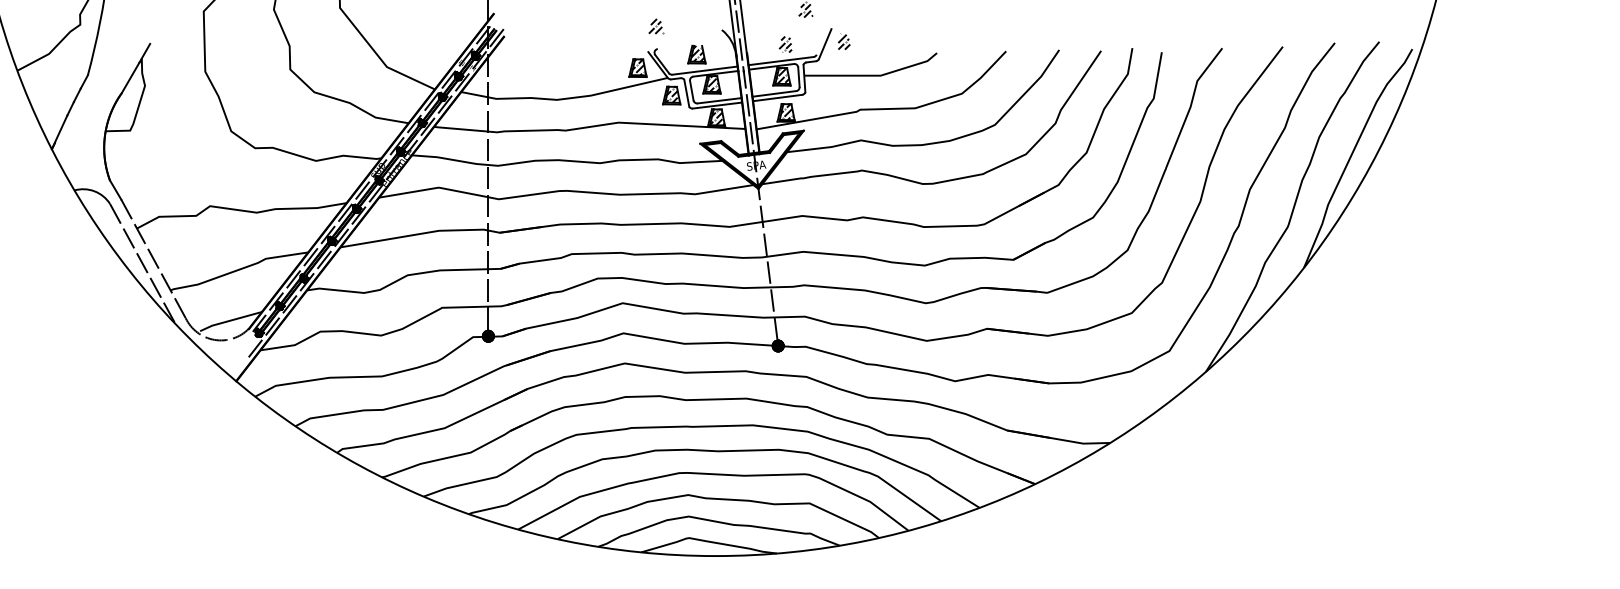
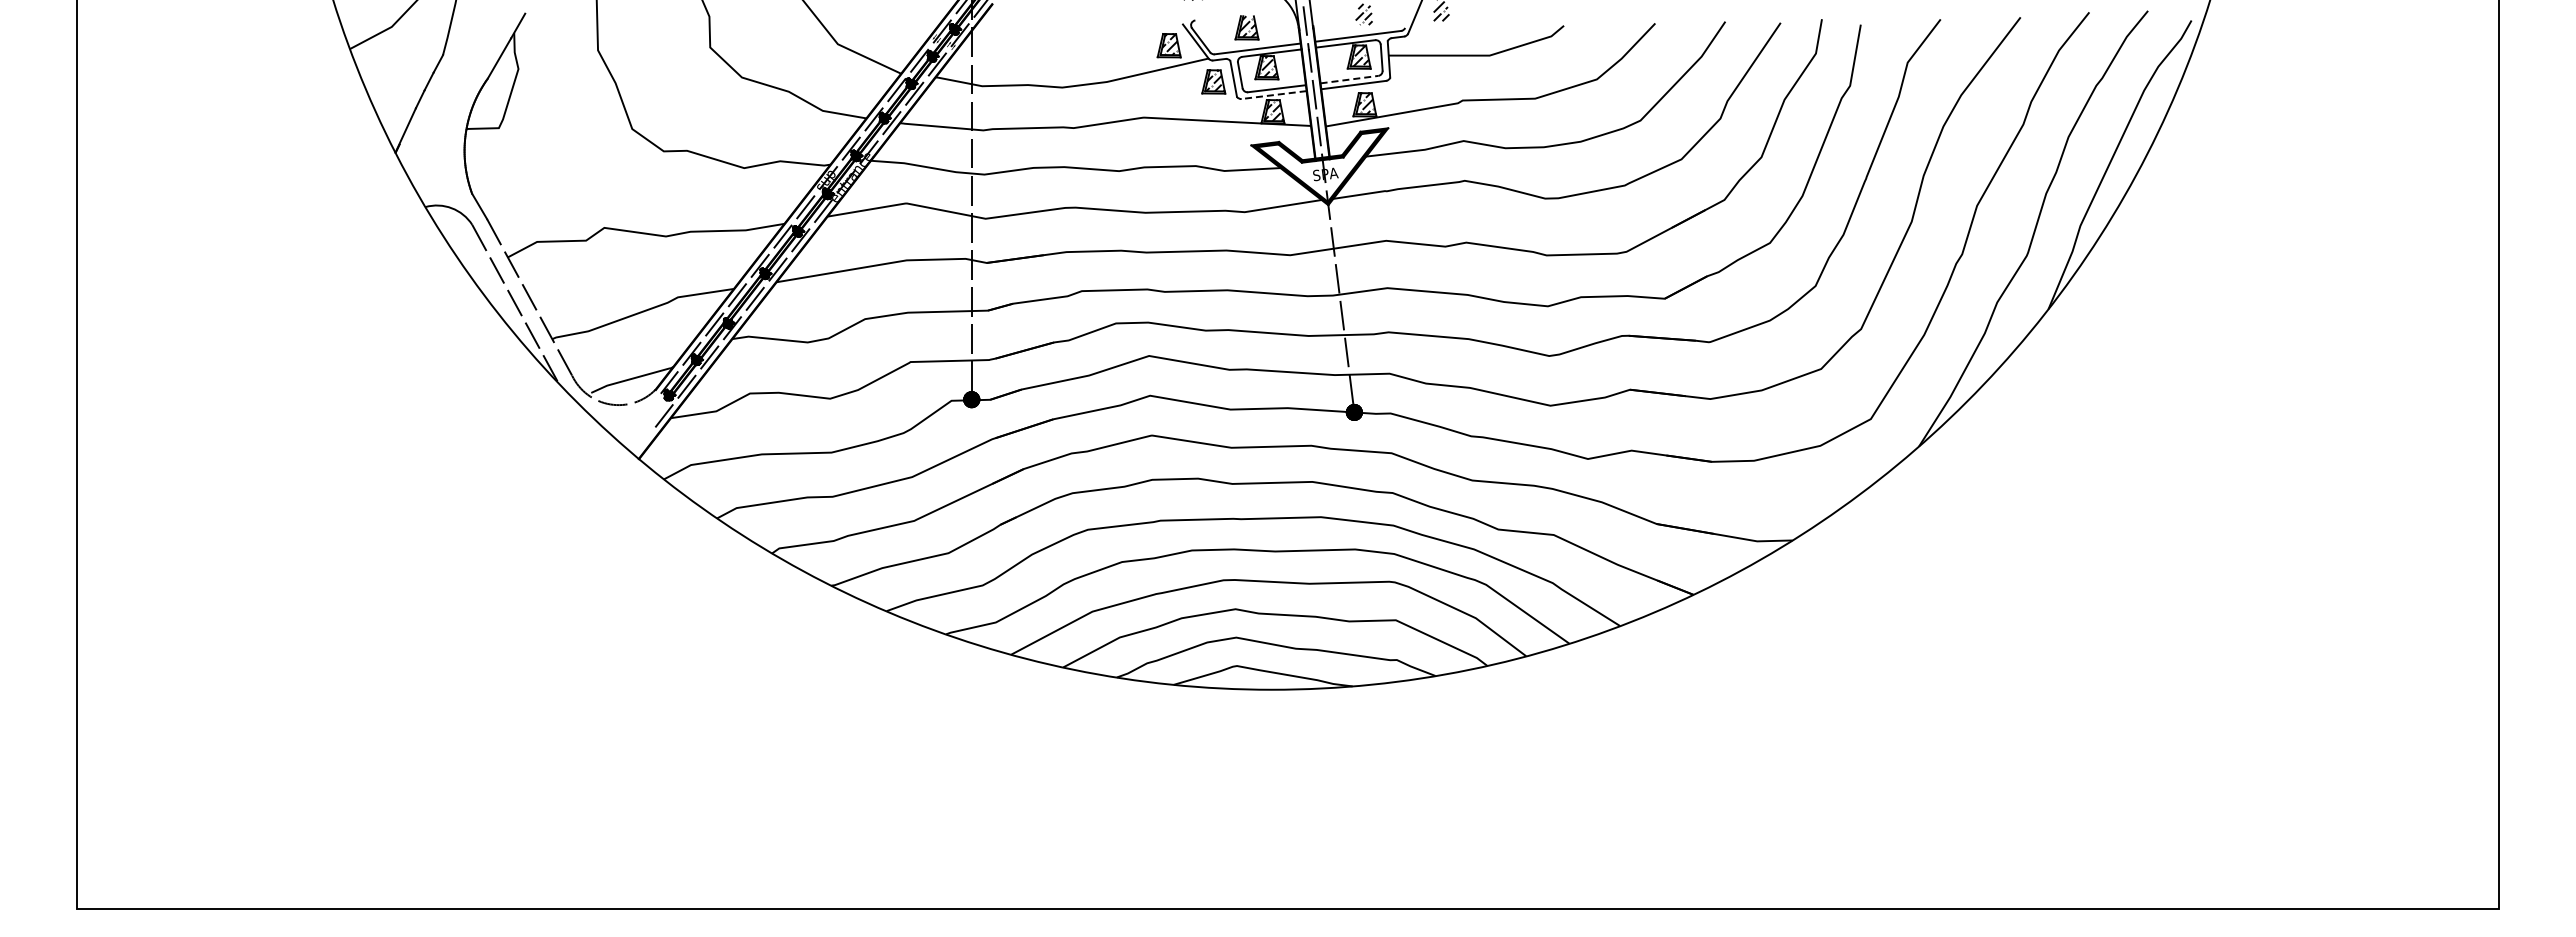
line: (774, 93) -> (1349, 79), solid -> dashed
line: (717, 105) -> (1274, 95), solid -> dashed

